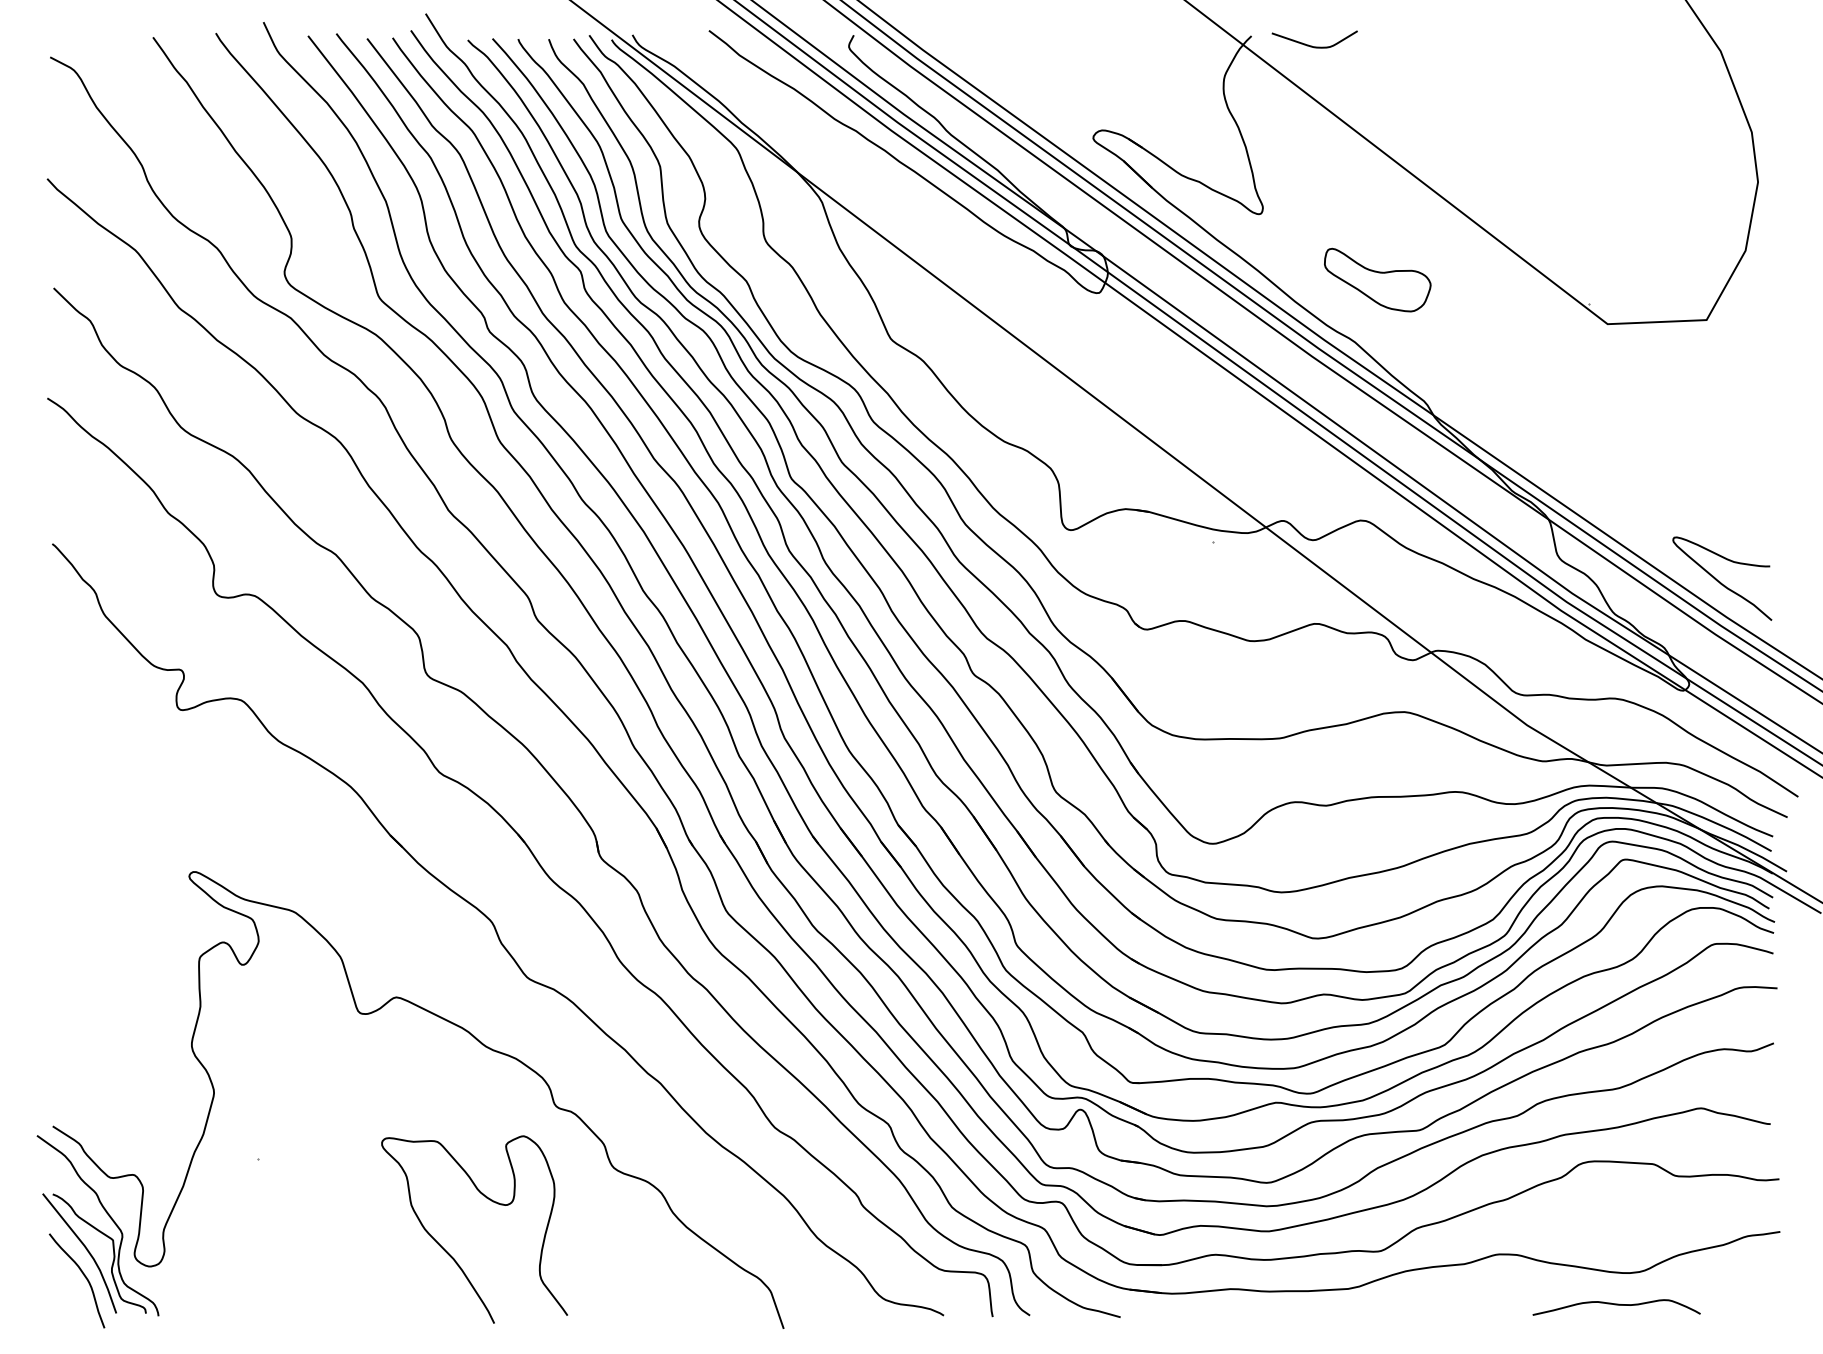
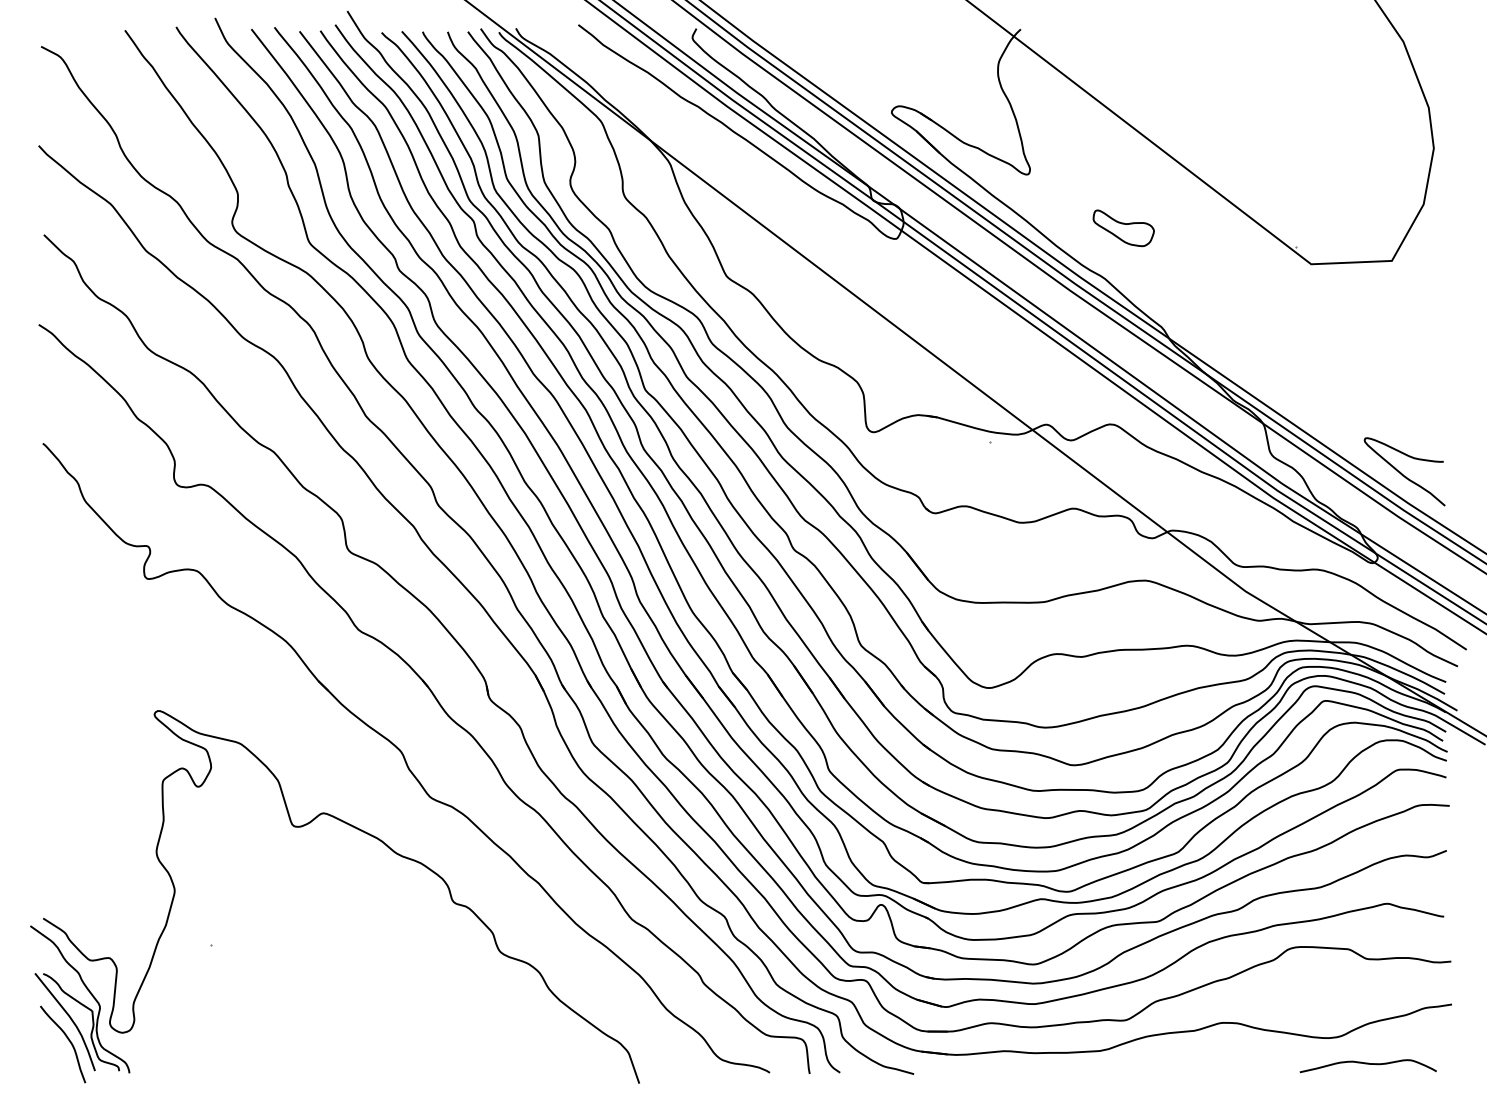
curve: (1312, 45) -> (1070, 37), removed
part: (1377, 279) -> (1123, 227), size x0.7
curve: (489, 1200) -> (399, 978), removed
curve: (1616, 1305) -> (1368, 1064), moved

